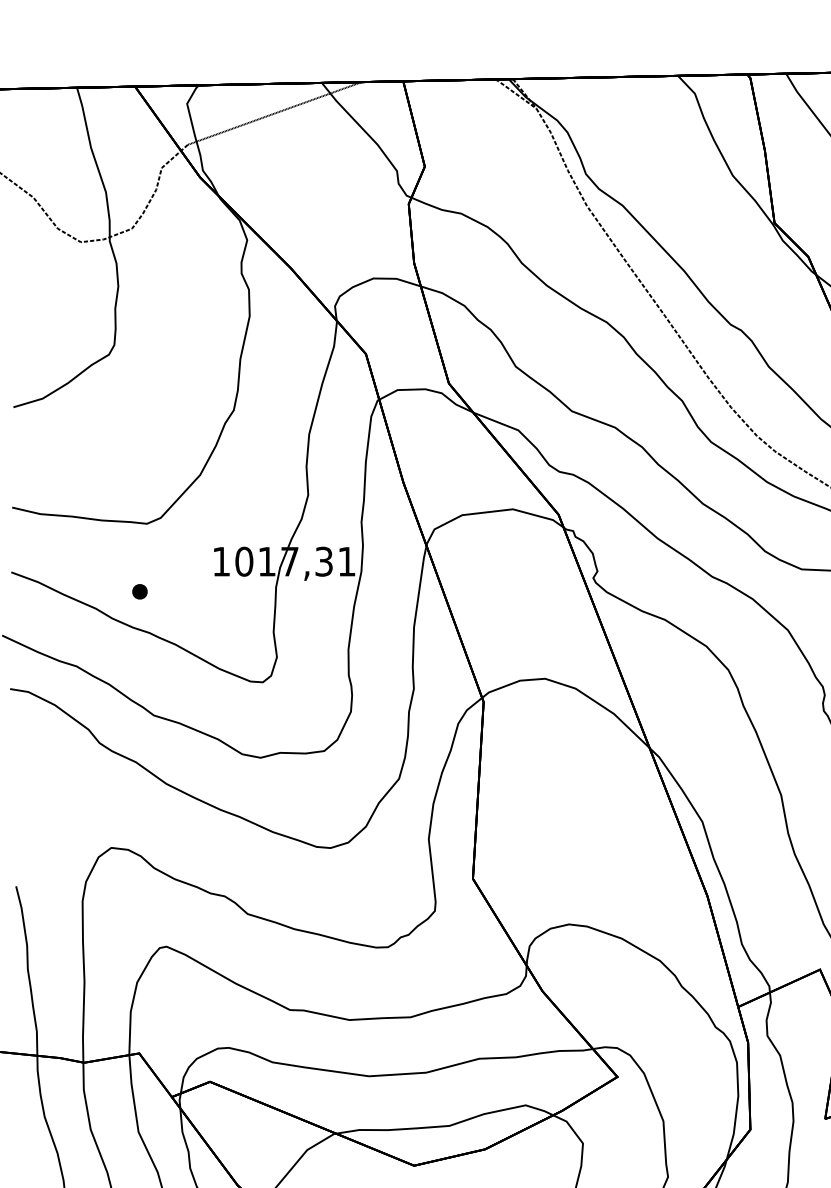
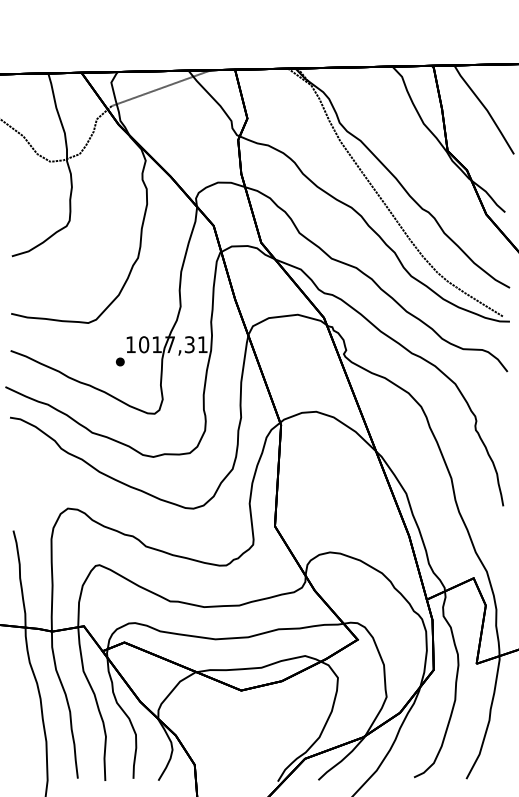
part: (140, 590) -> (120, 361), moved

